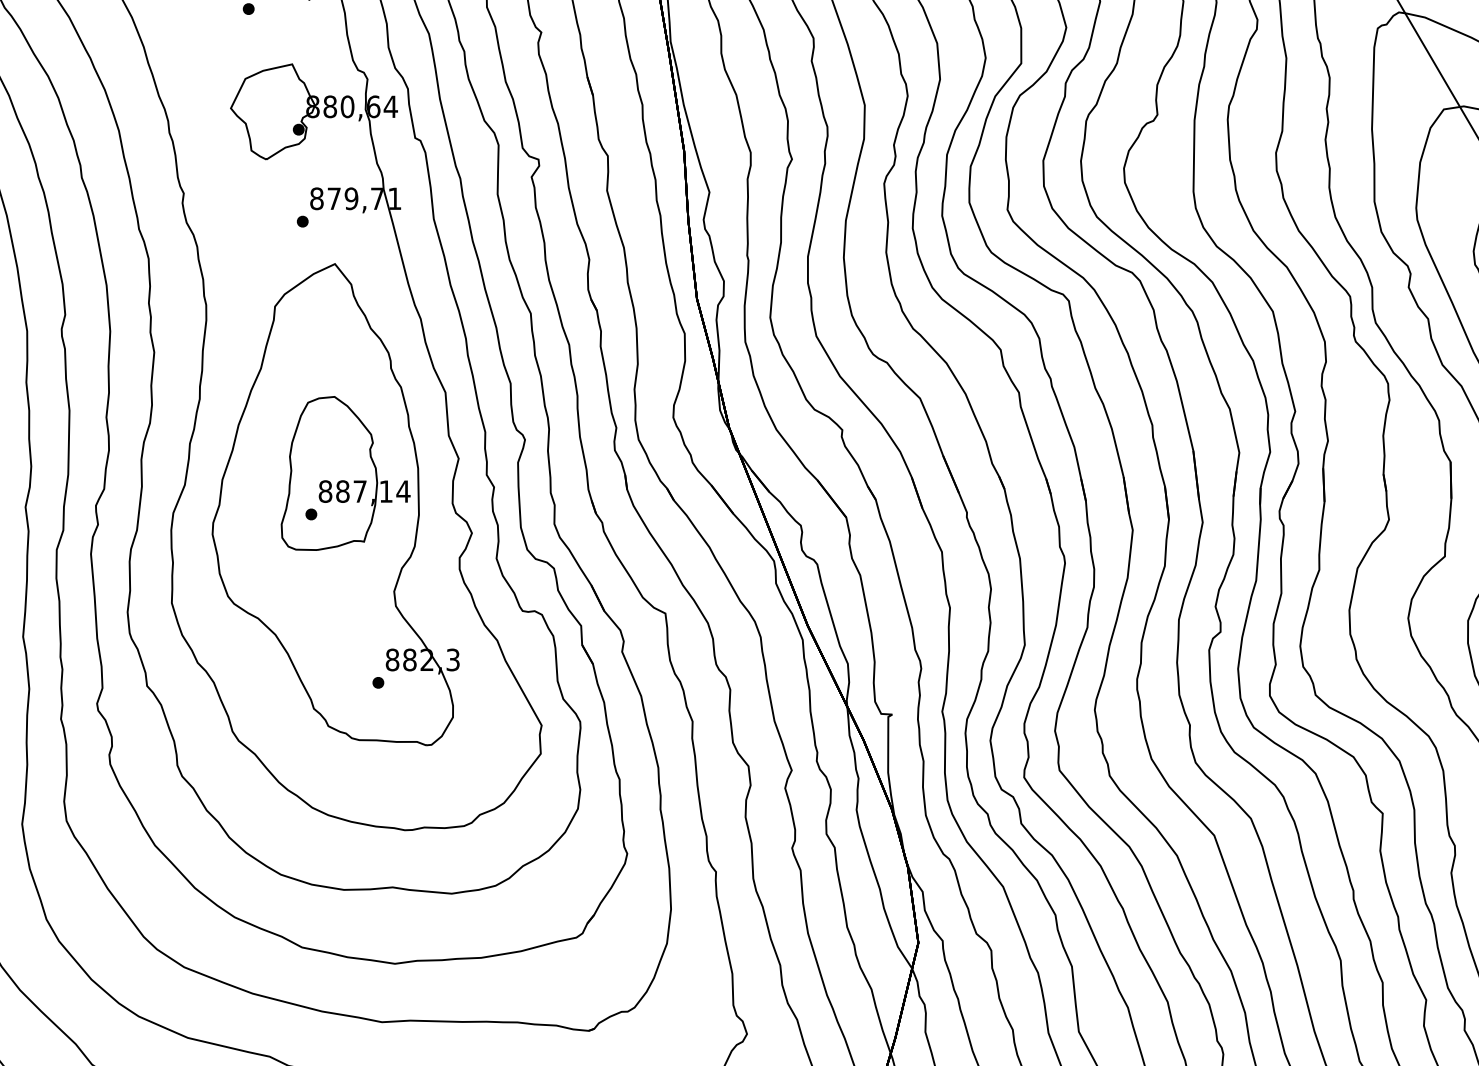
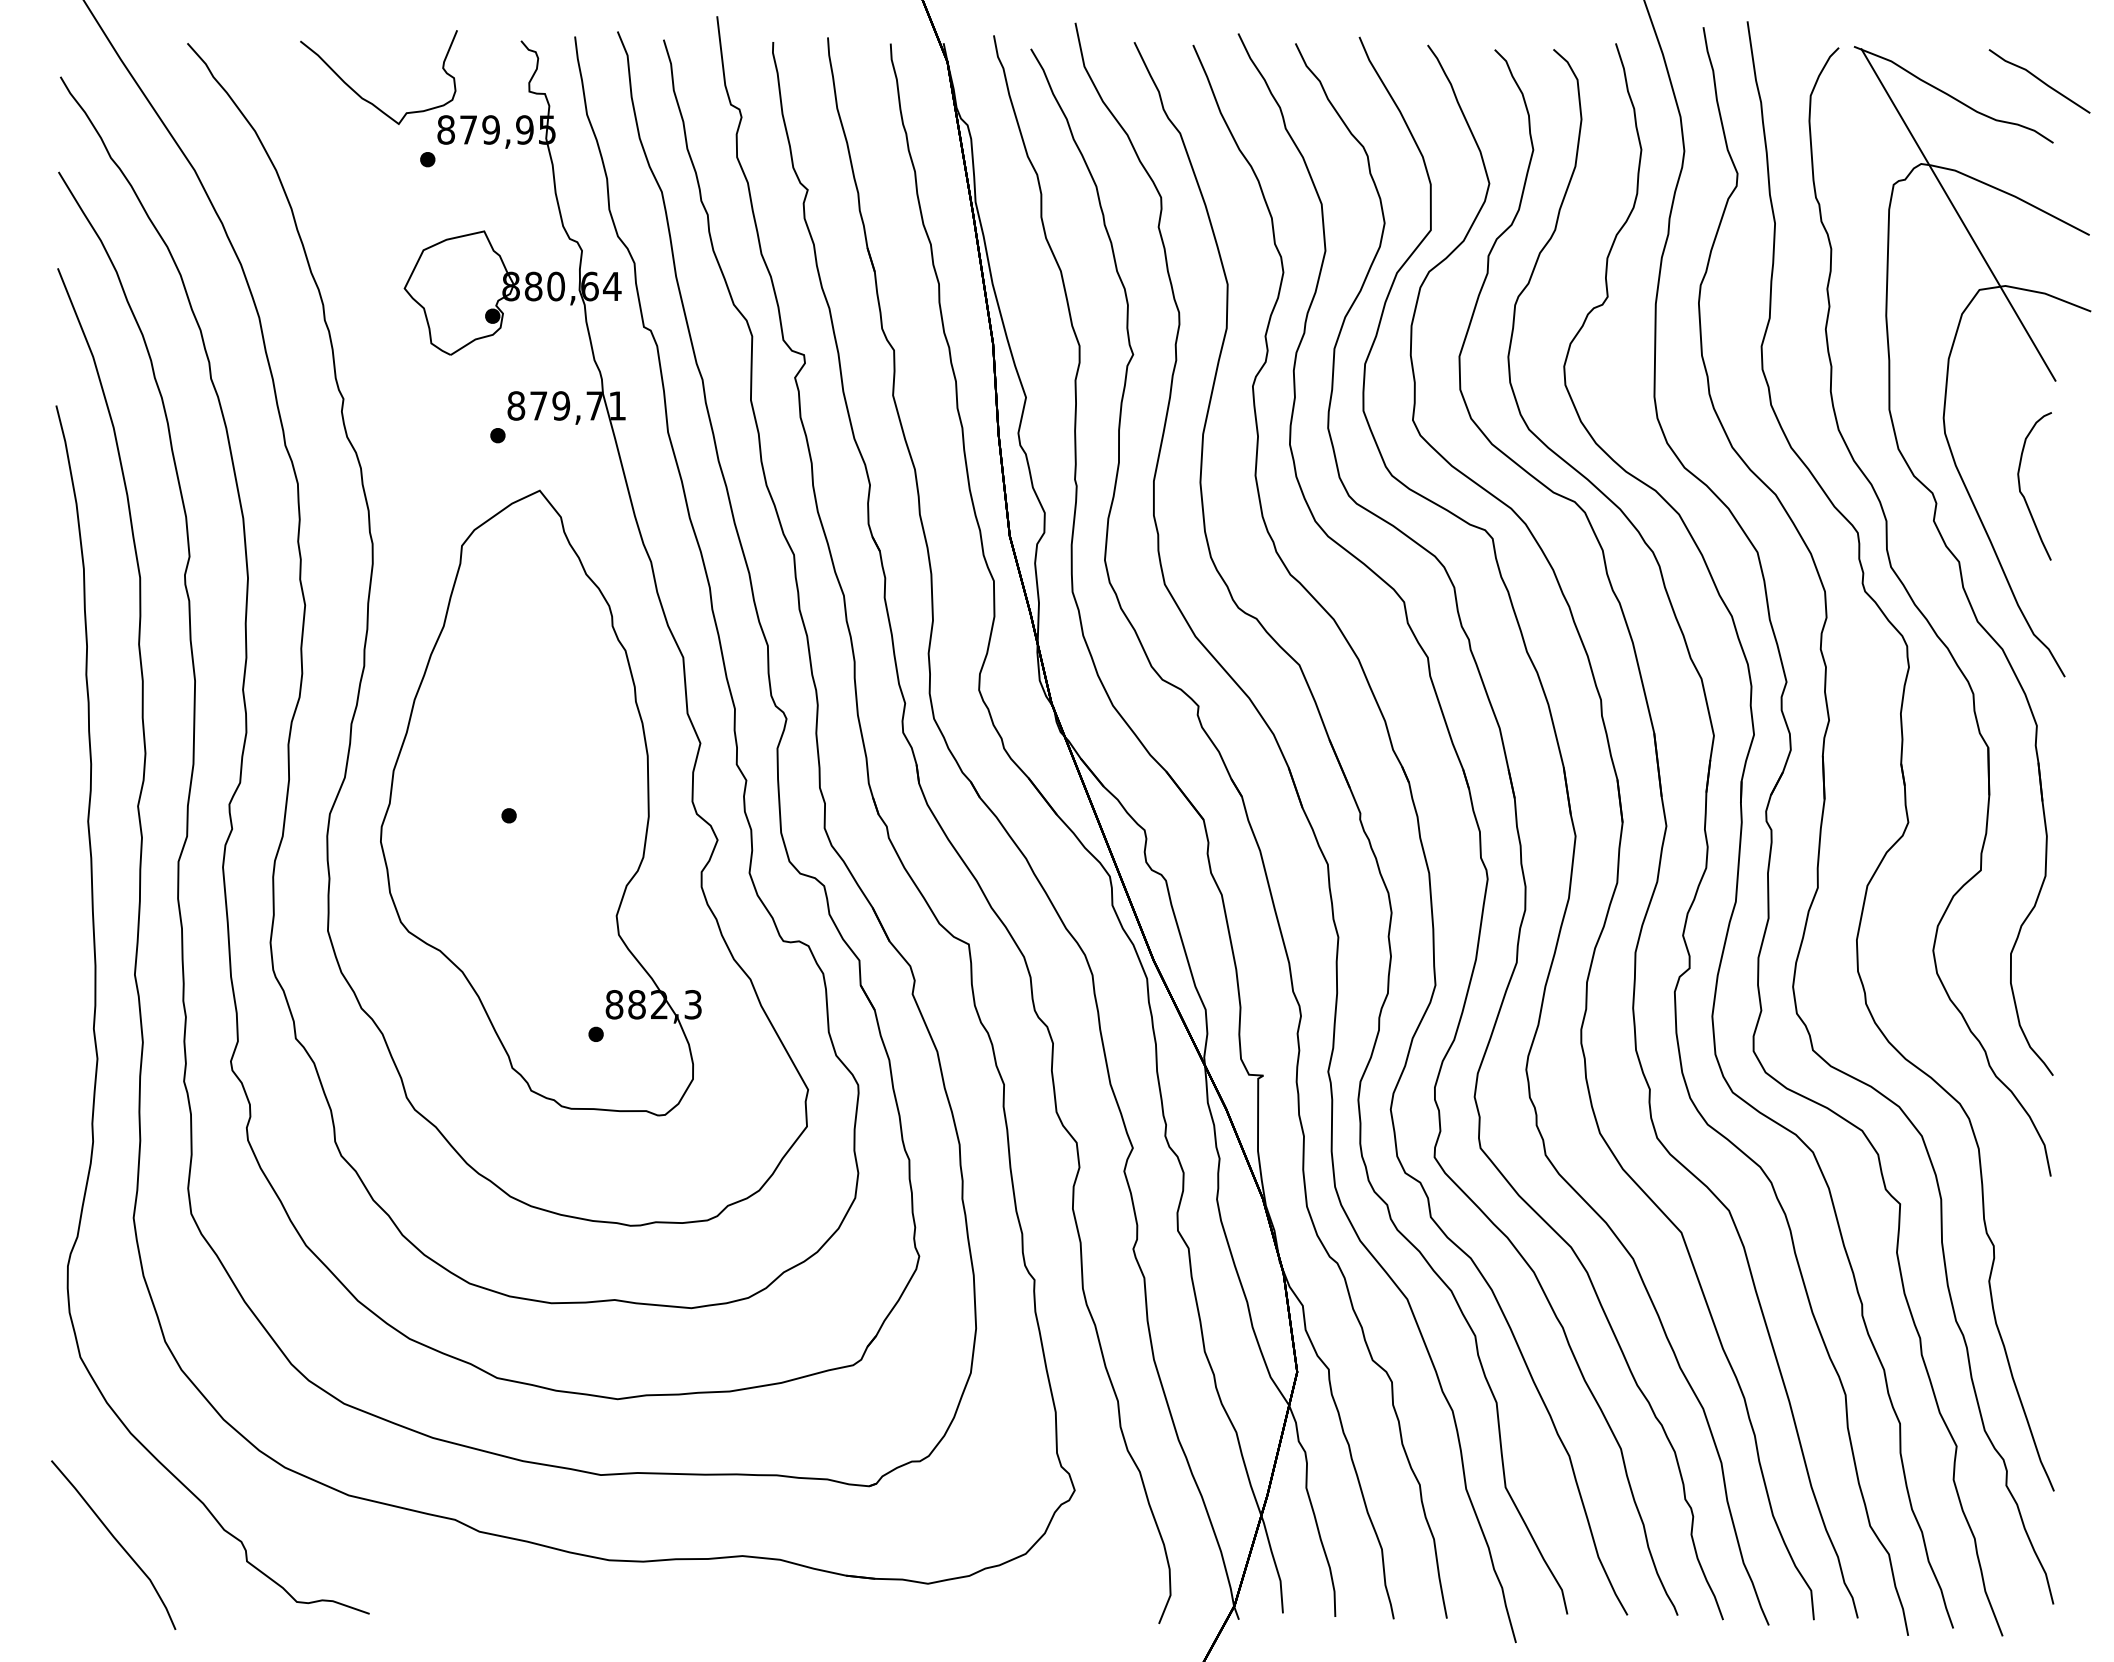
part: (345, 473) -> (553, 762), removed

